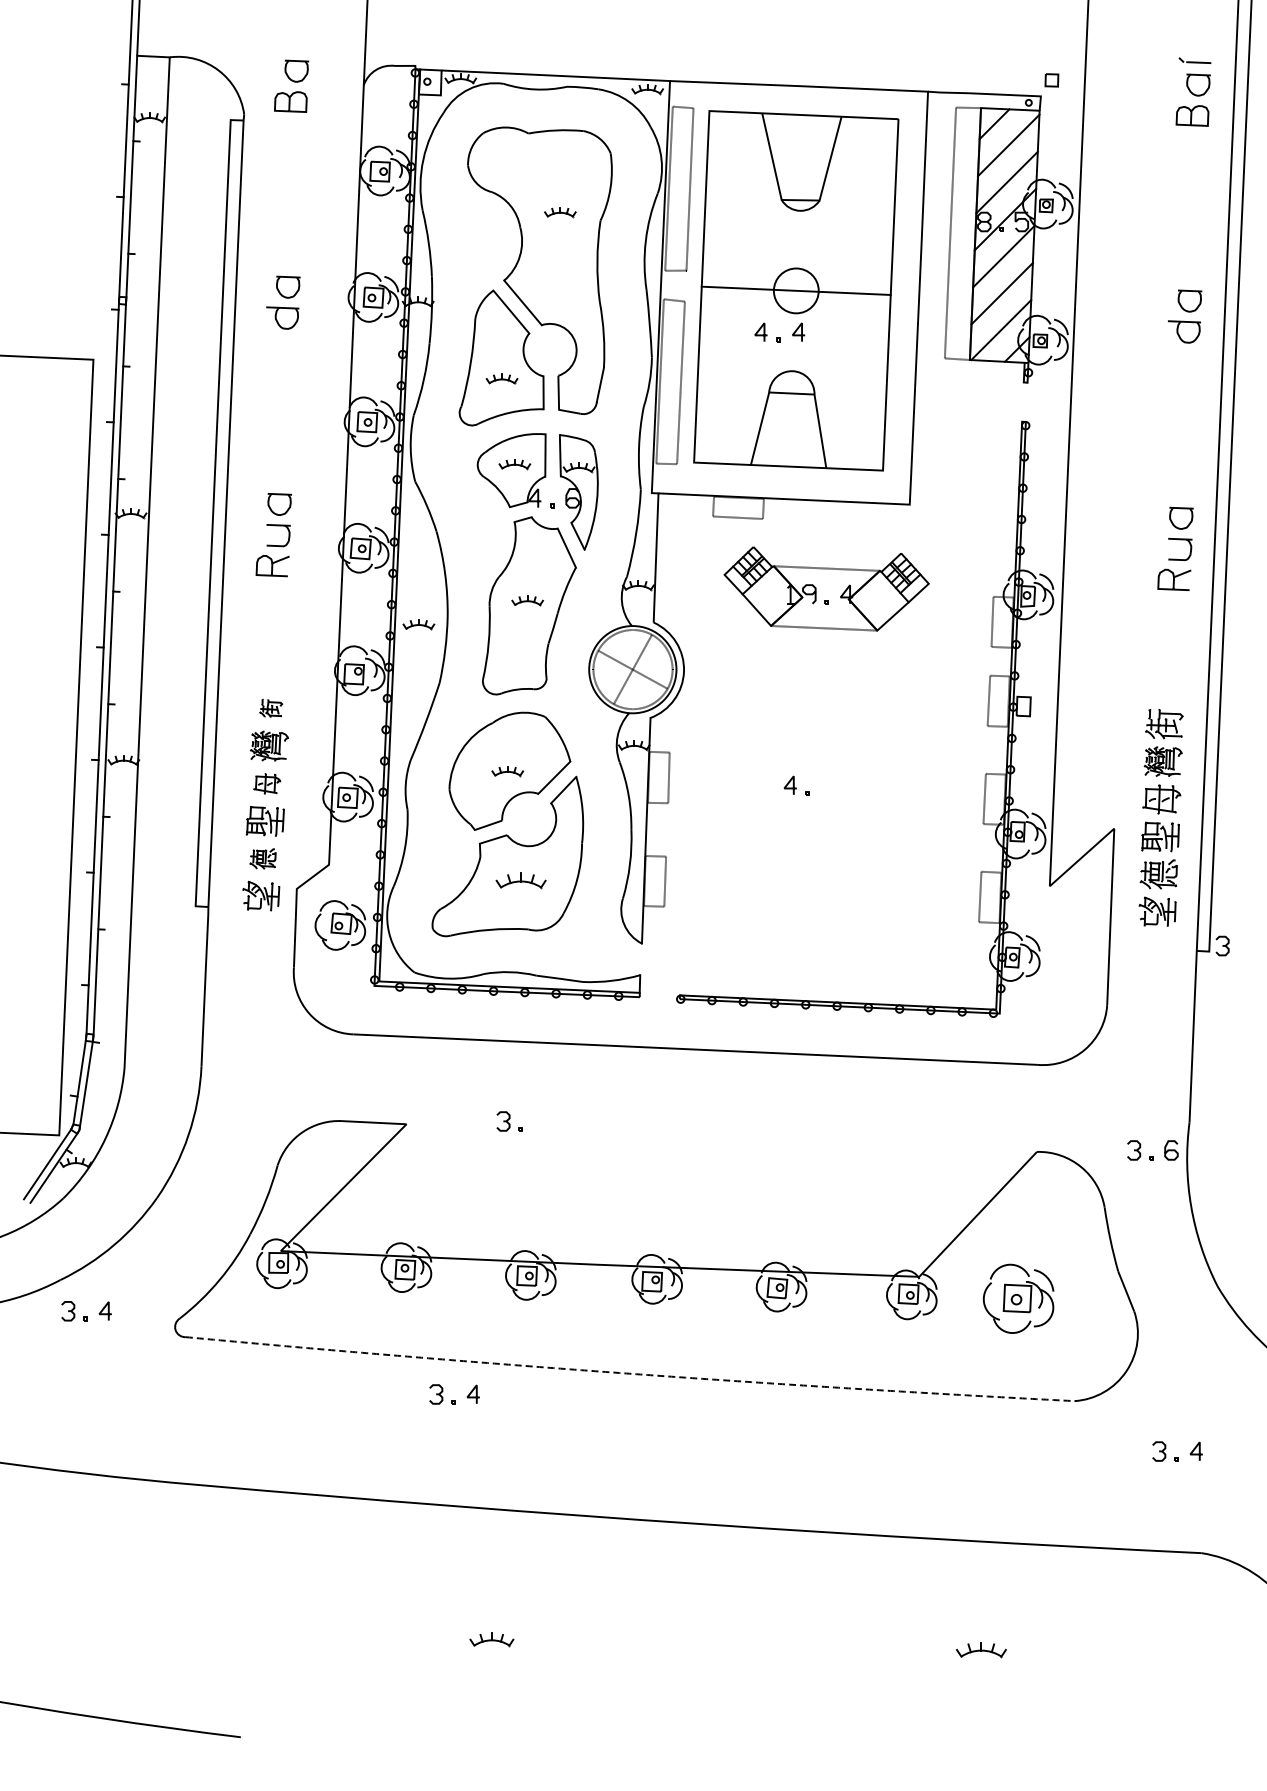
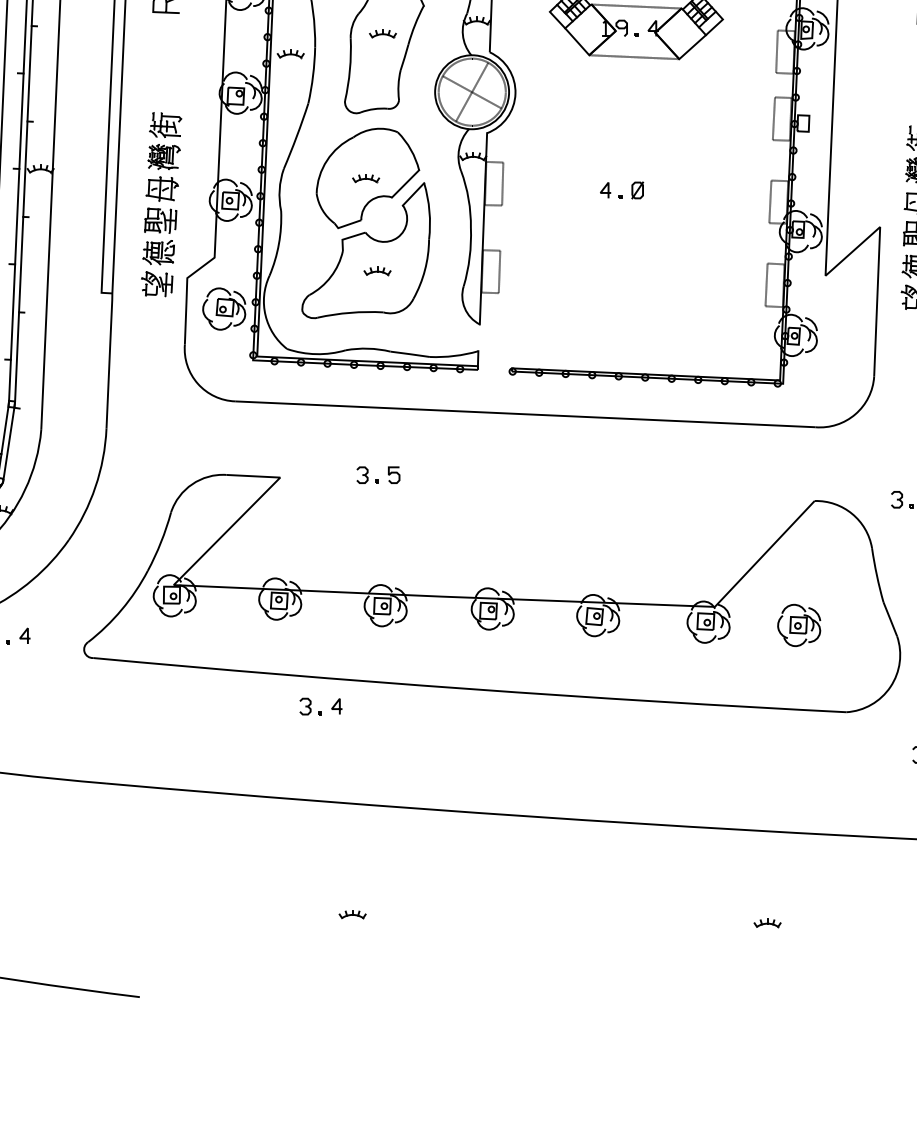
part: (270, 708) -> (164, 125), size x1.67
part: (266, 783) -> (161, 188), size x1.43
part: (828, 785) -> (637, 190), added
part: (262, 858) -> (158, 252), size x1.43
part: (521, 880) -> (377, 270), size x0.62
curve: (540, 1119) -> (393, 473), added
part: (1018, 1298) -> (798, 625), size x0.71
arc: (629, 1373) -> (469, 688), dashed -> solid
part: (491, 1639) -> (352, 914), size x0.71
part: (981, 1650) -> (767, 923), size x0.62

